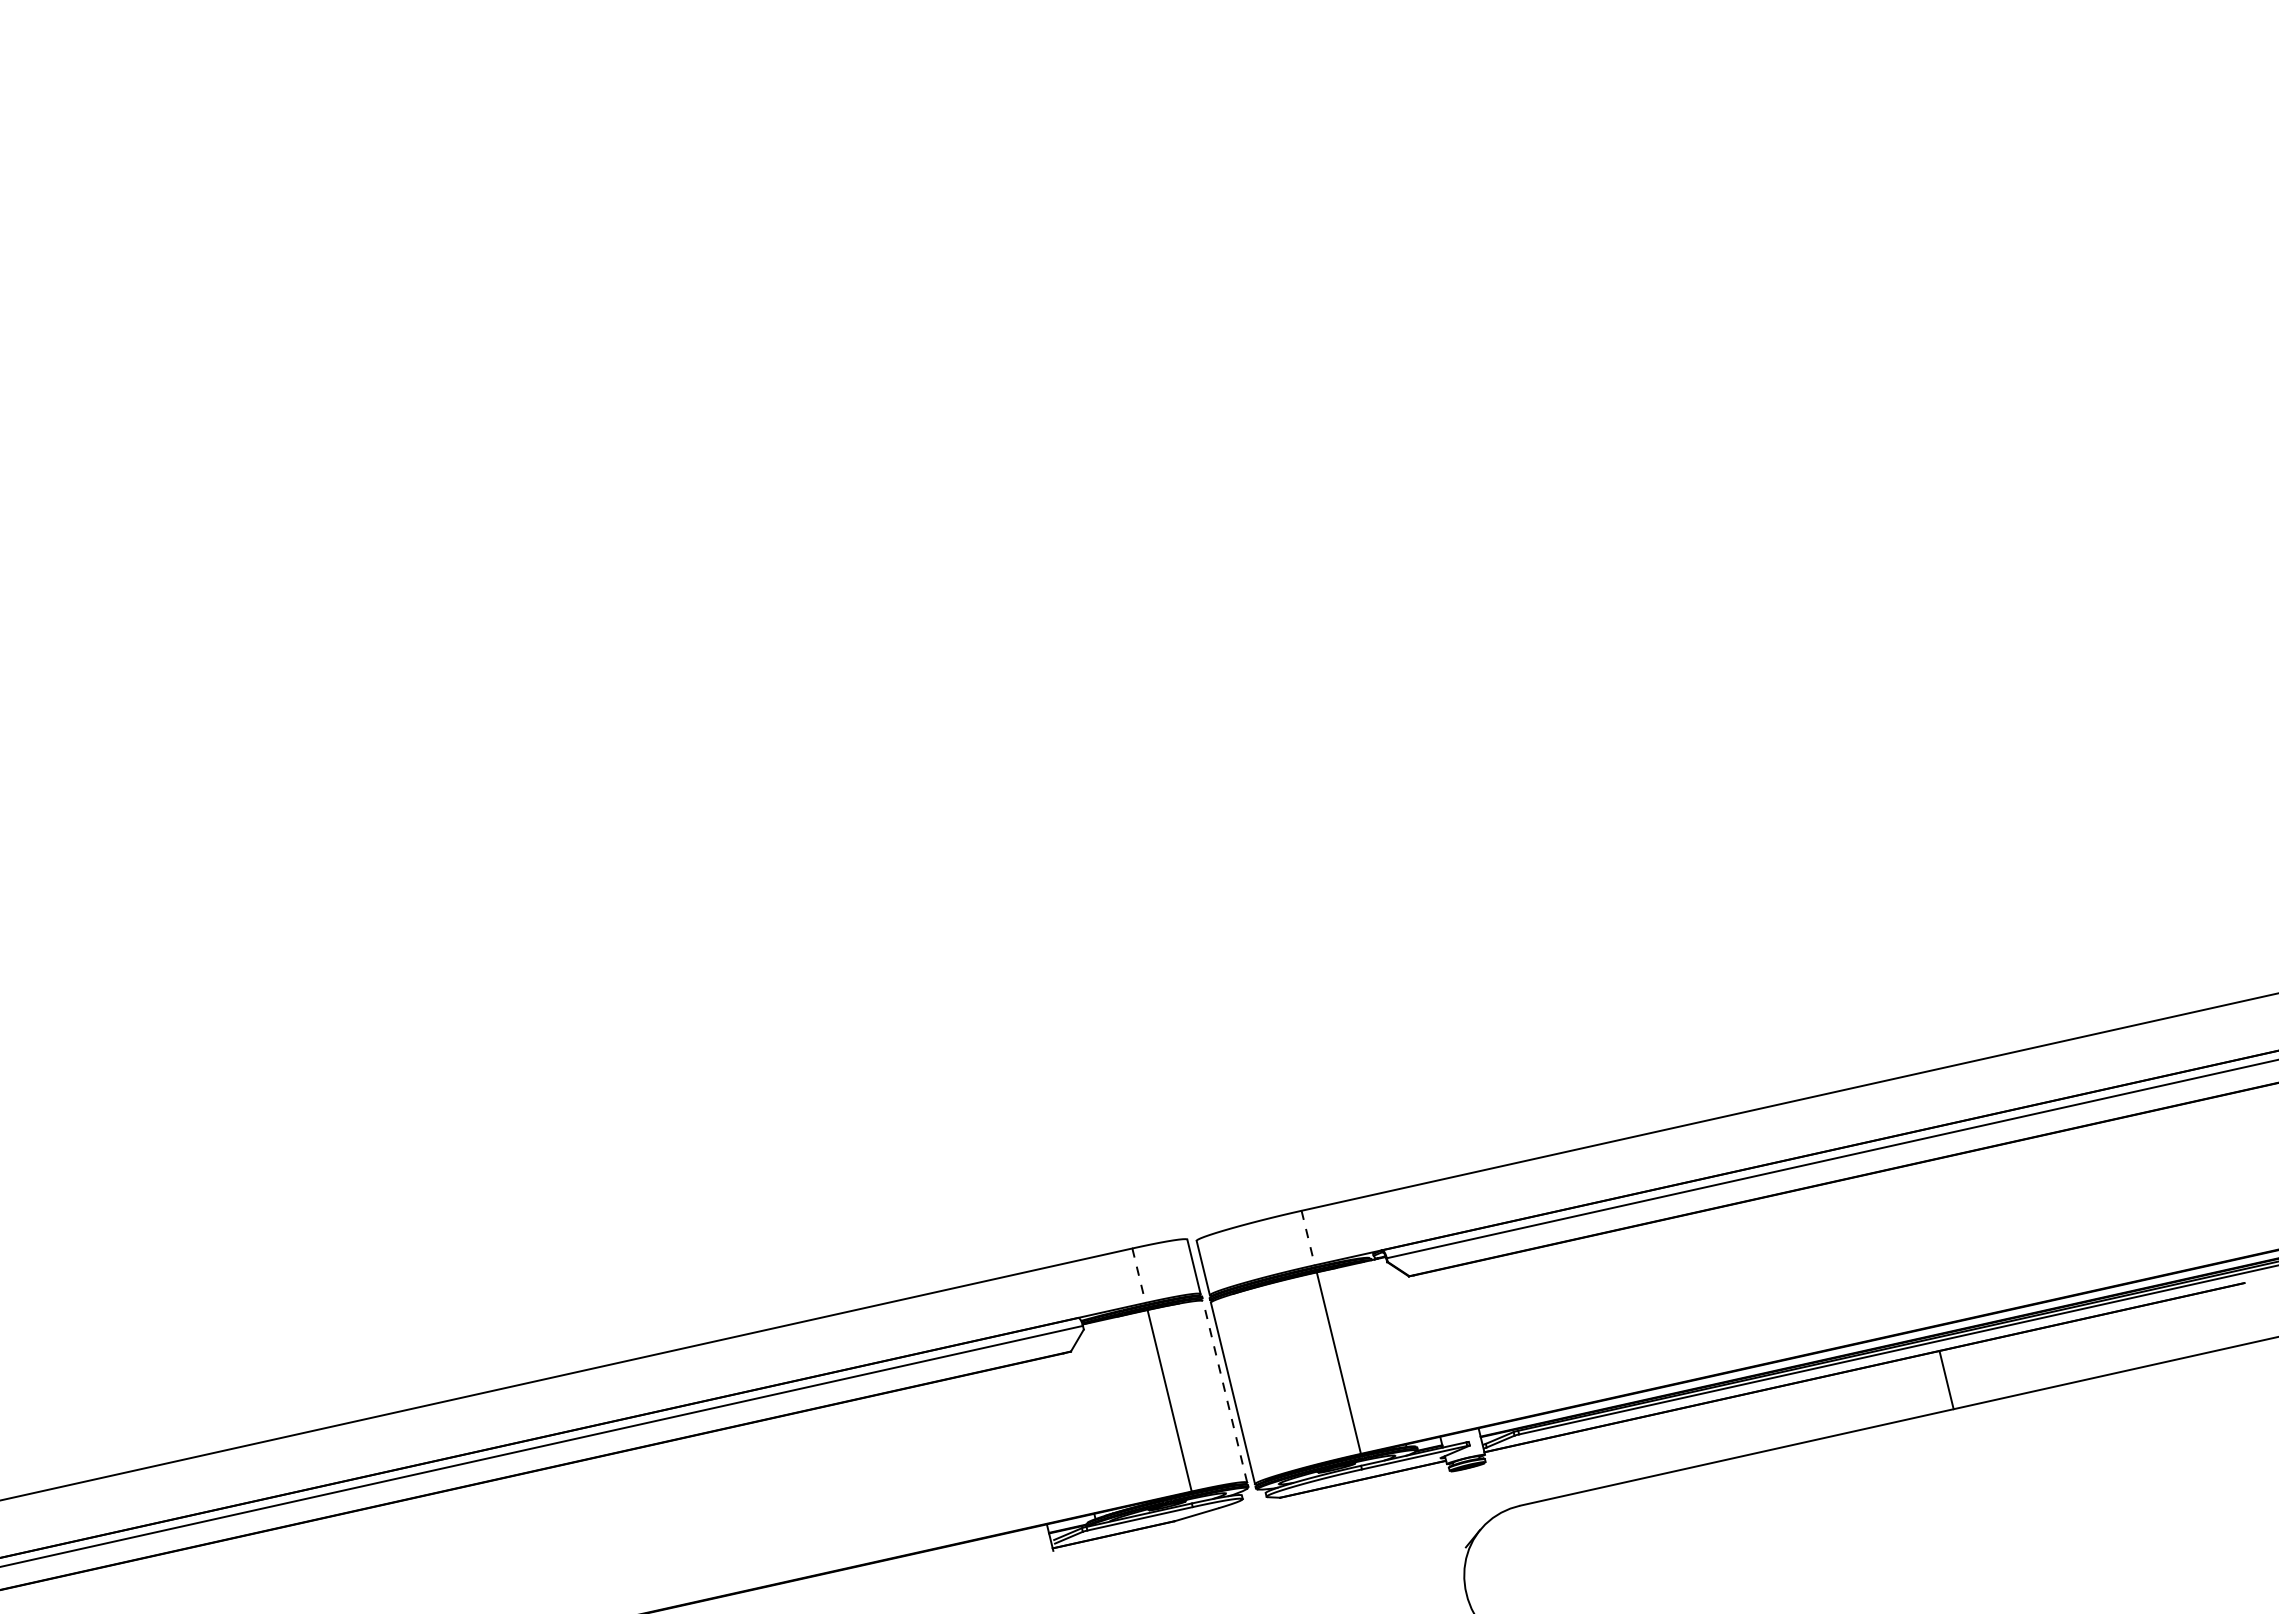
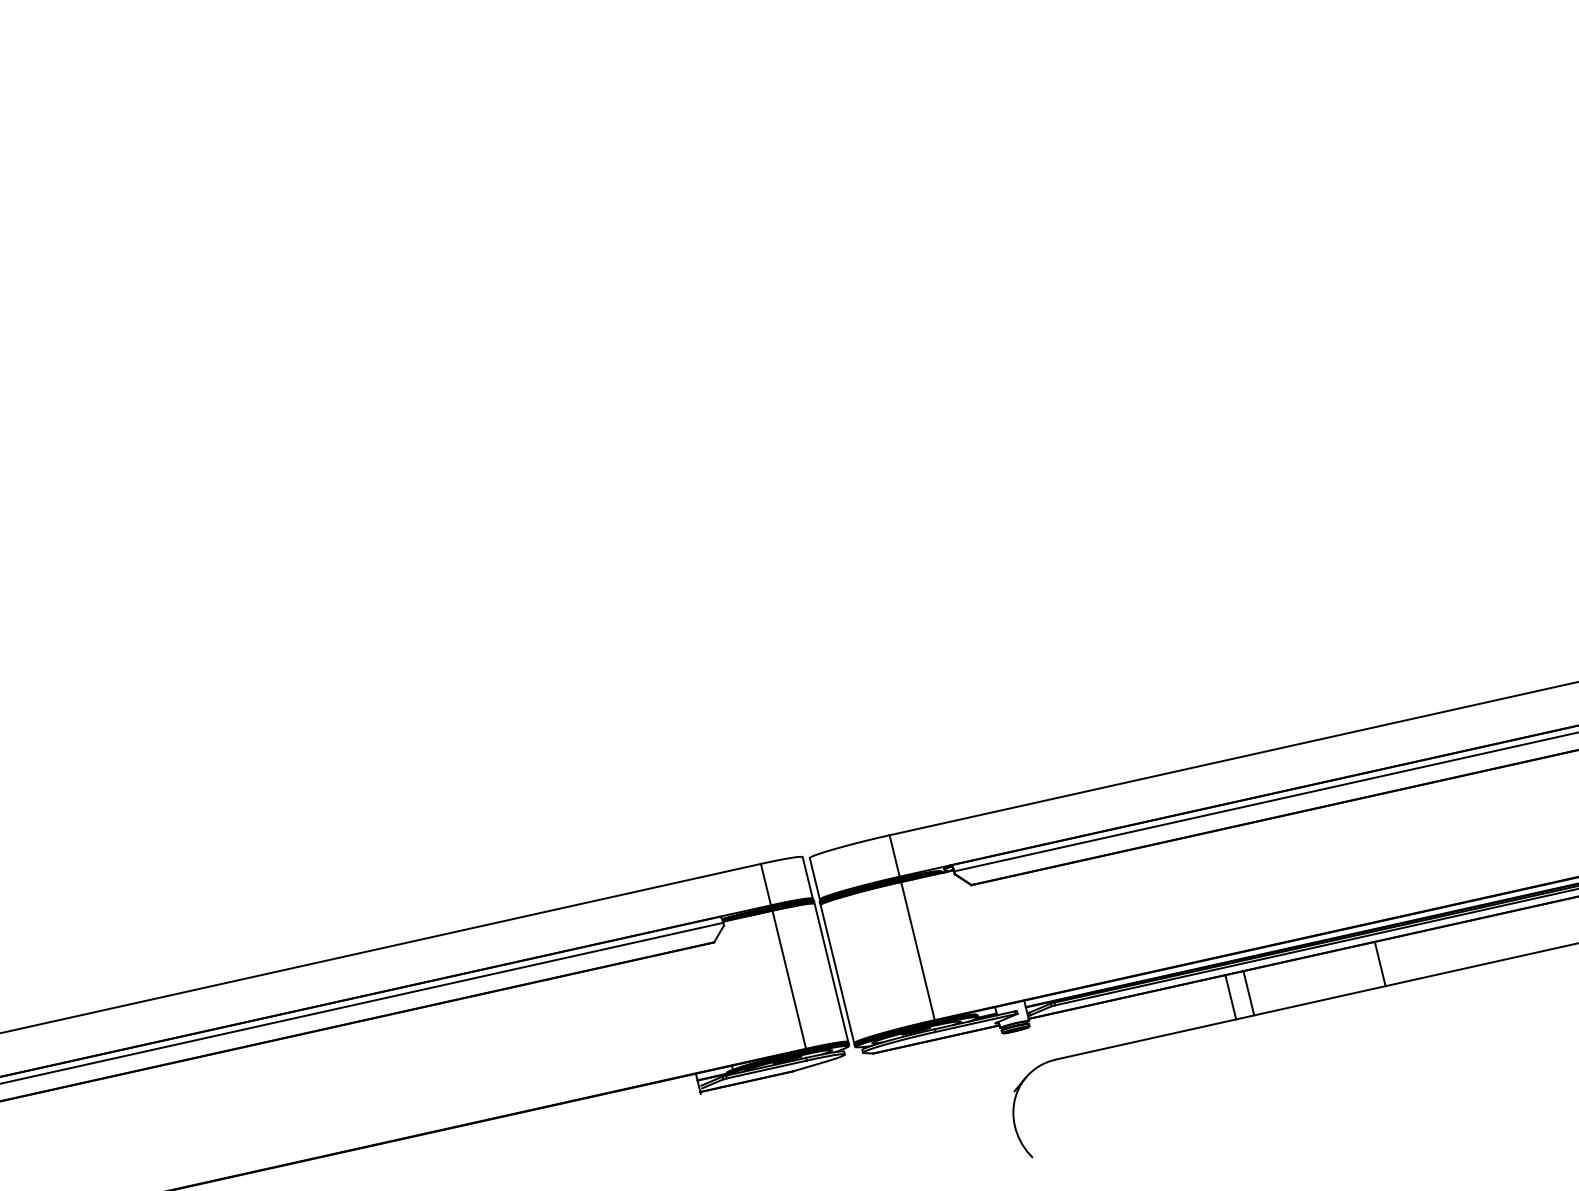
line: (1308, 1238) -> (894, 856), dashed -> solid
line: (1139, 1276) -> (766, 885), dashed -> solid
line: (1225, 1391) -> (831, 972), dashed -> solid
line: (1773, 1418) -> (1248, 993), added
line: (1750, 1423) -> (1231, 997), added

